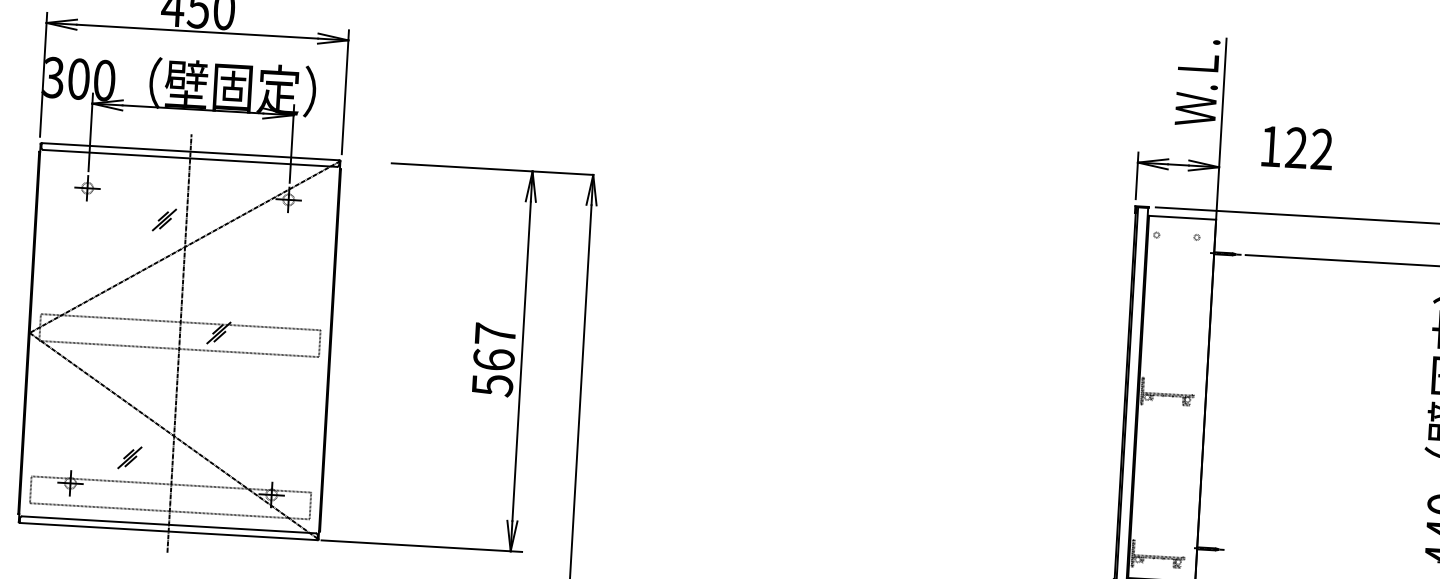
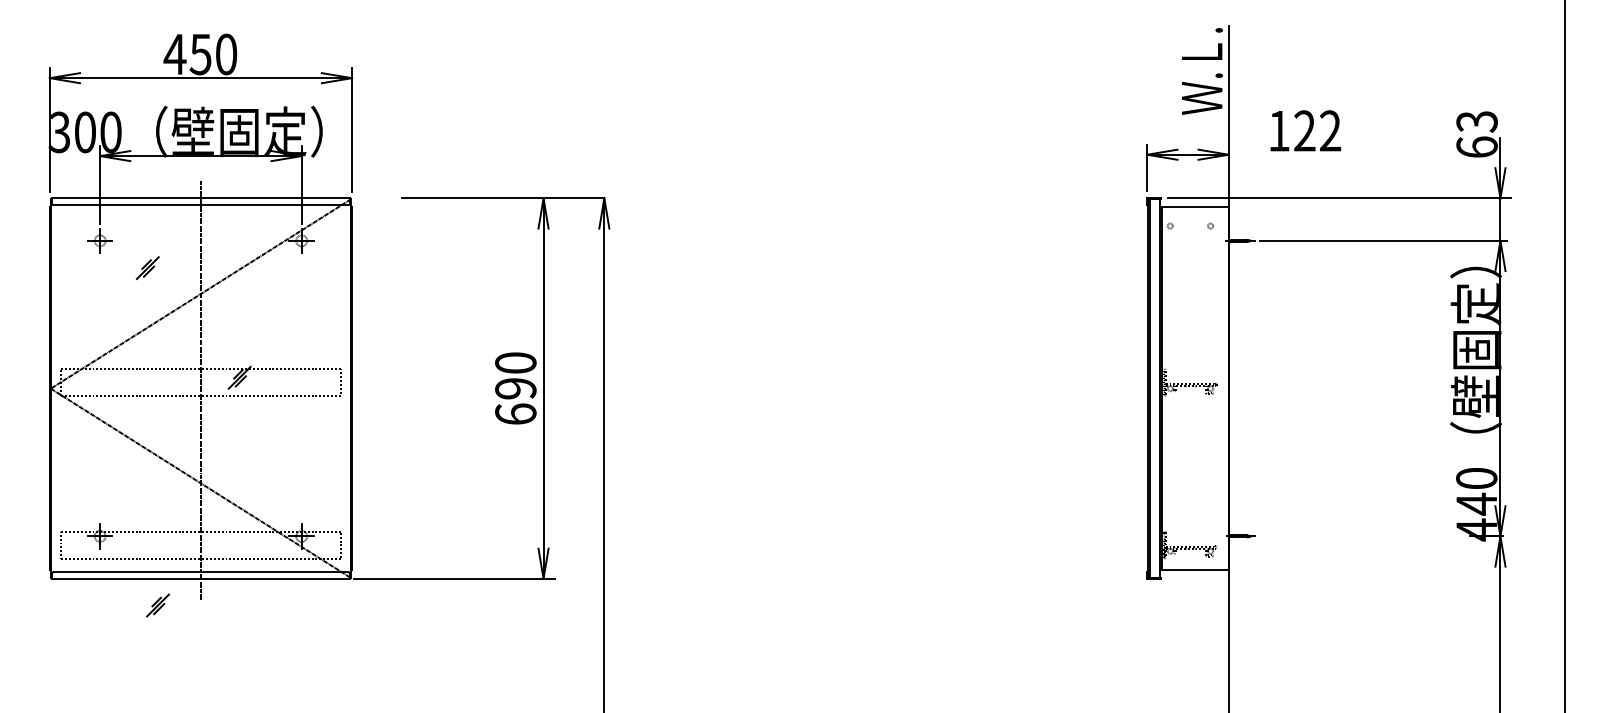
part: (164, 219) -> (147, 267), moved
text: (493, 359) -> (515, 388), 567 -> 690
part: (129, 457) -> (157, 605), moved

